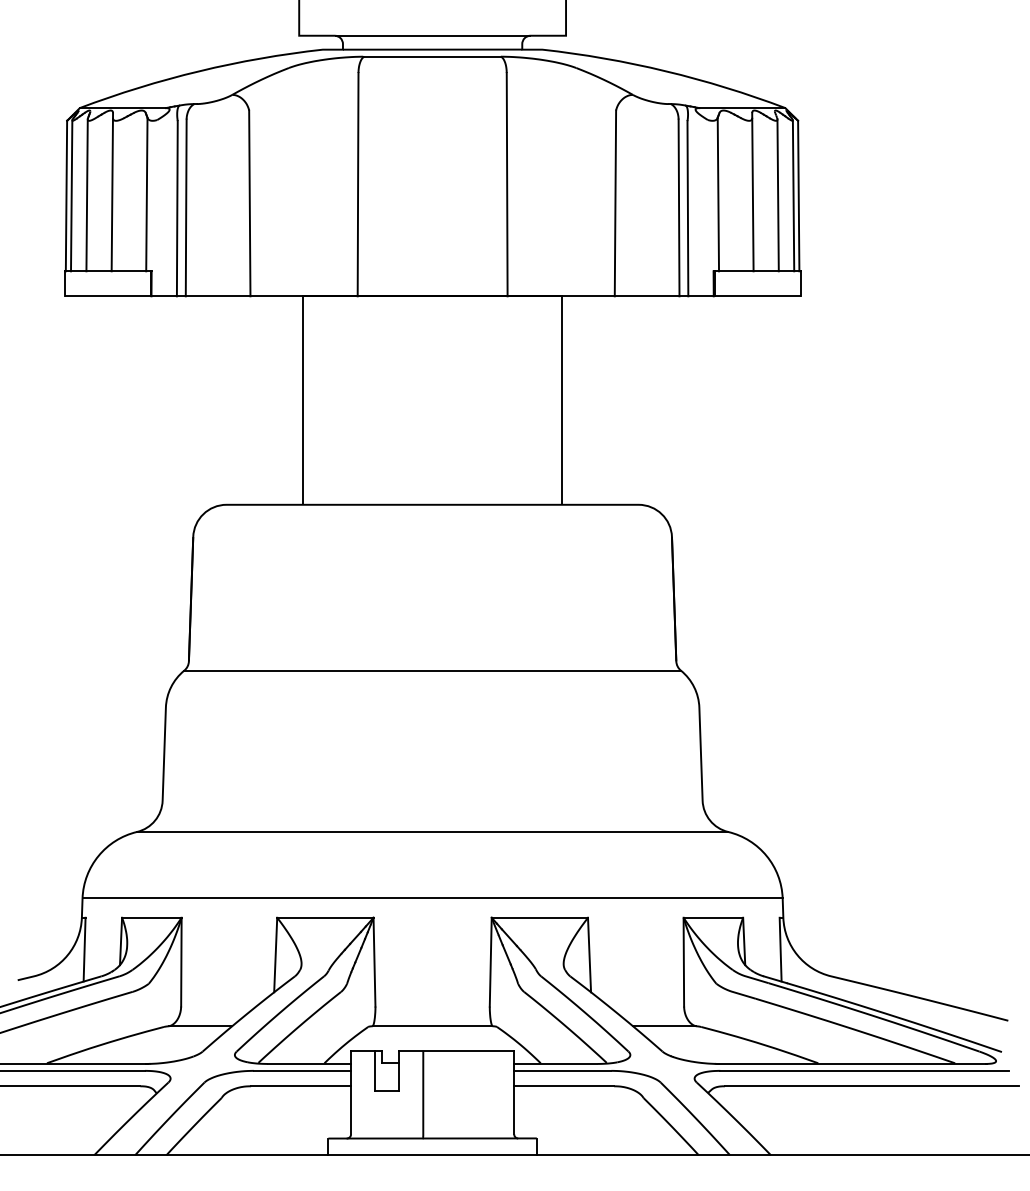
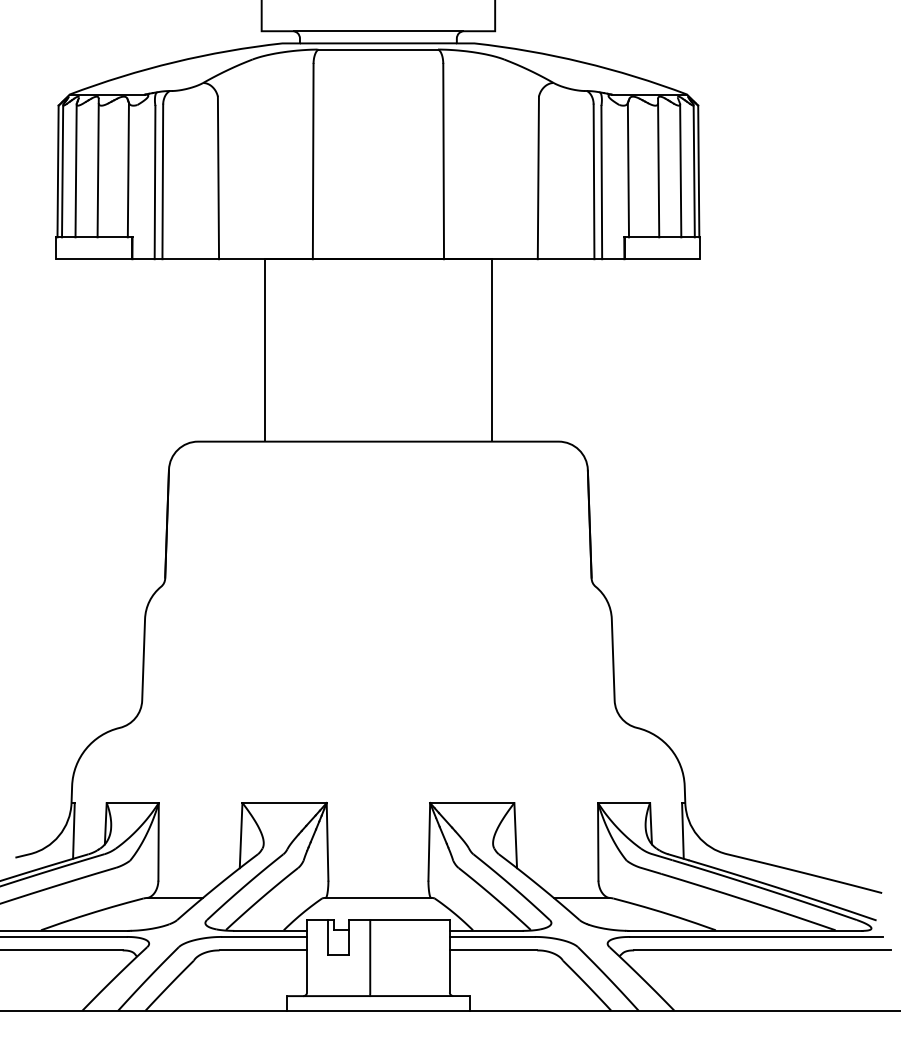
line: (432, 670) -> (378, 586), removed
line: (432, 831) -> (378, 727), removed
line: (432, 898) -> (378, 786), removed

